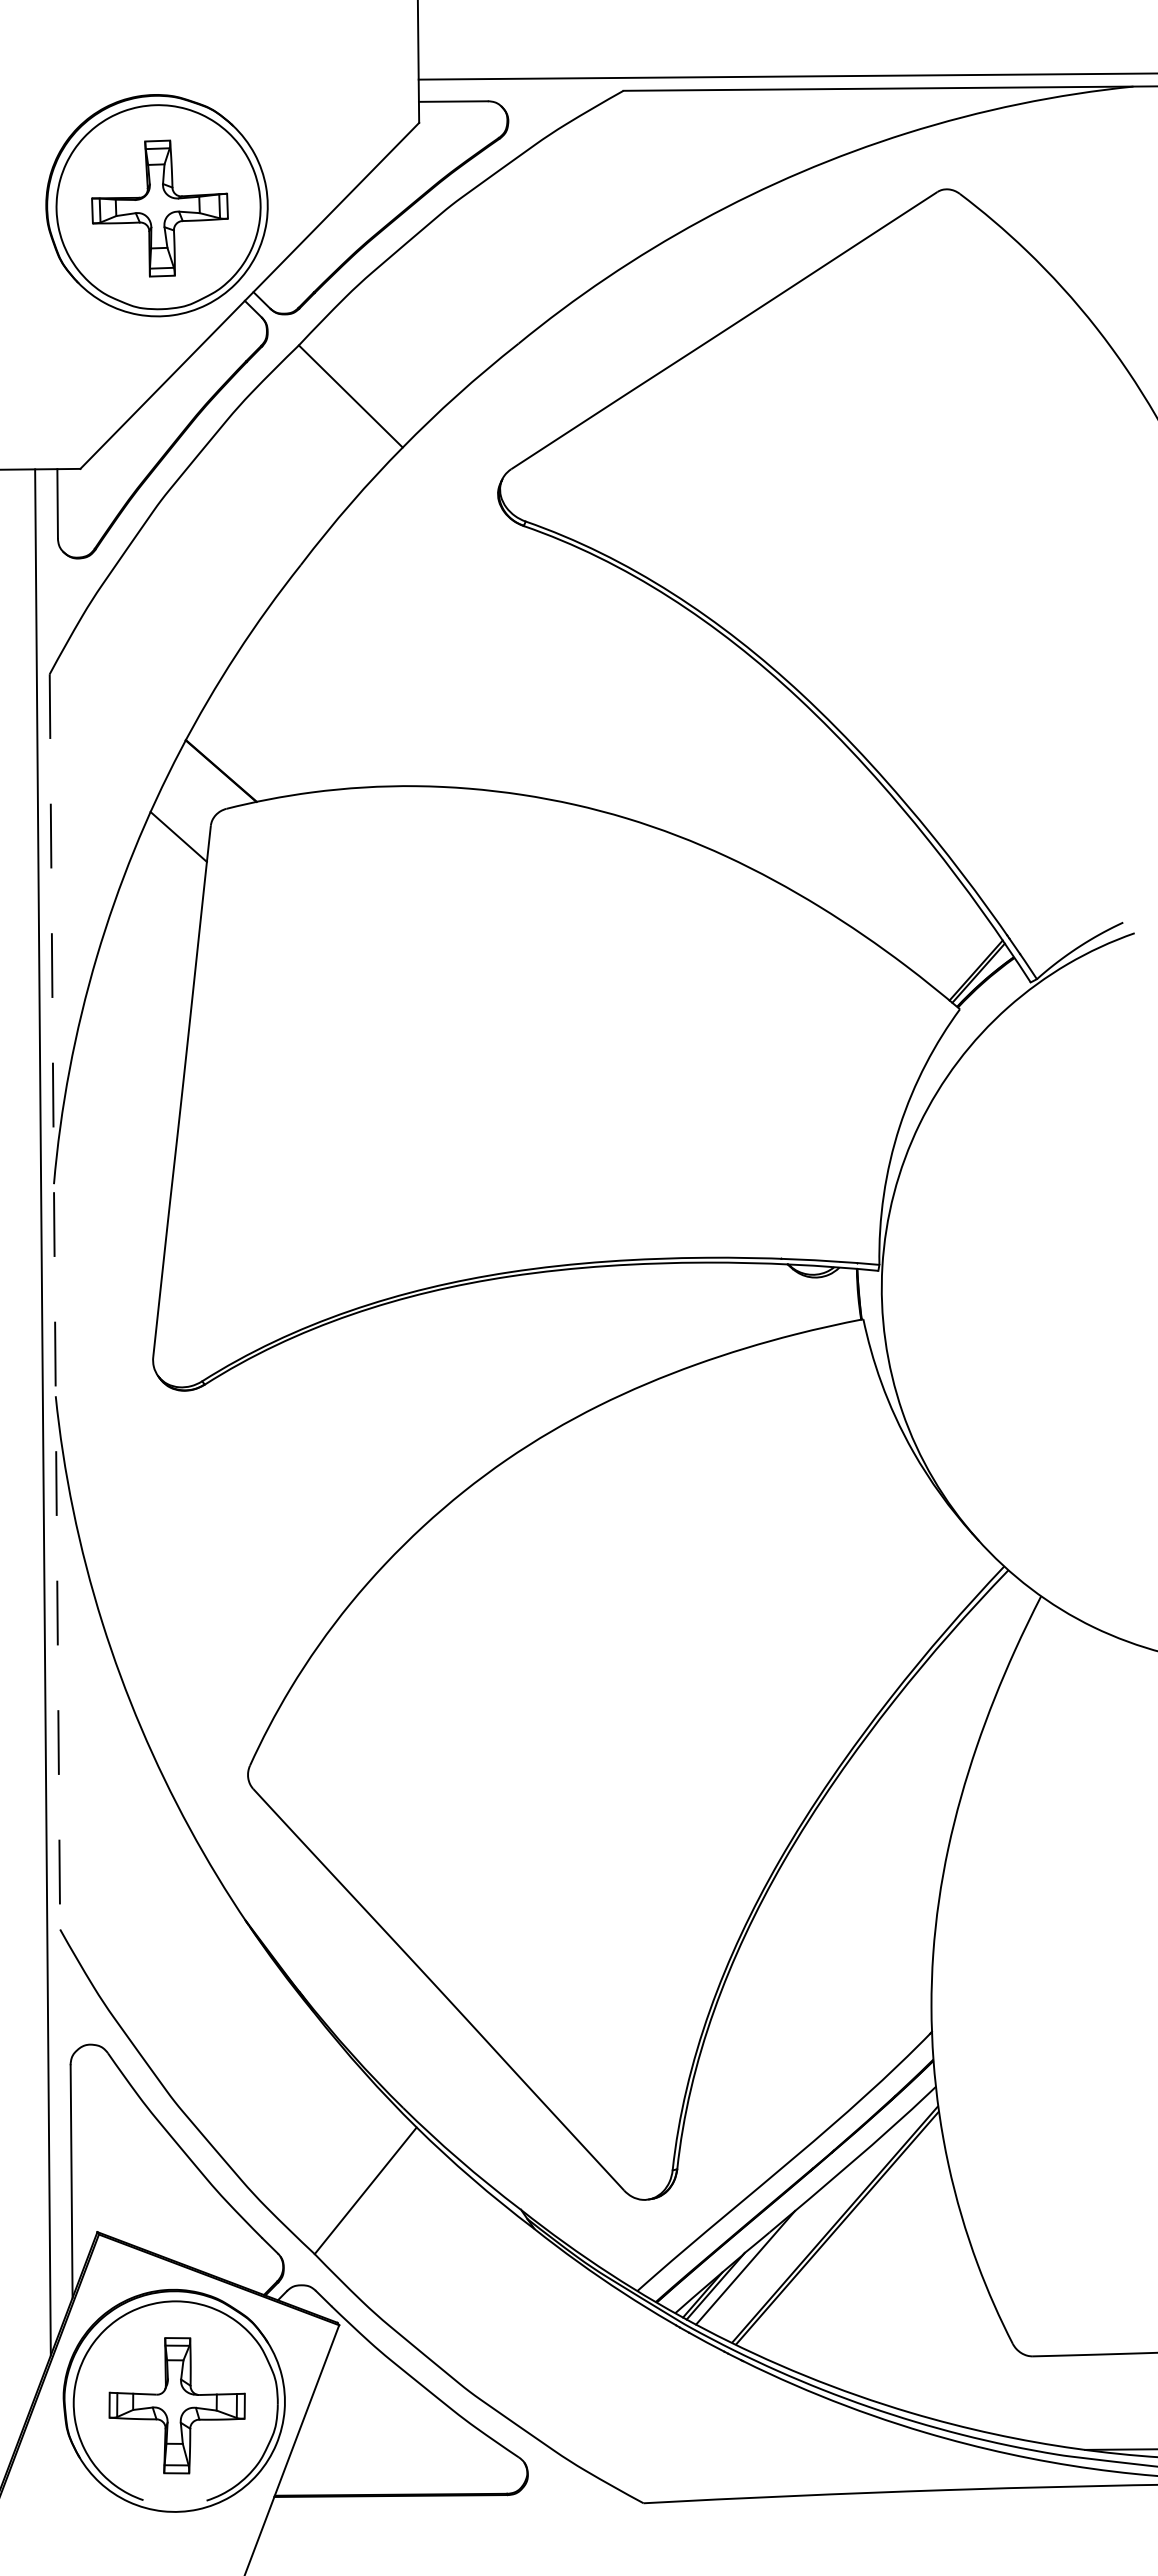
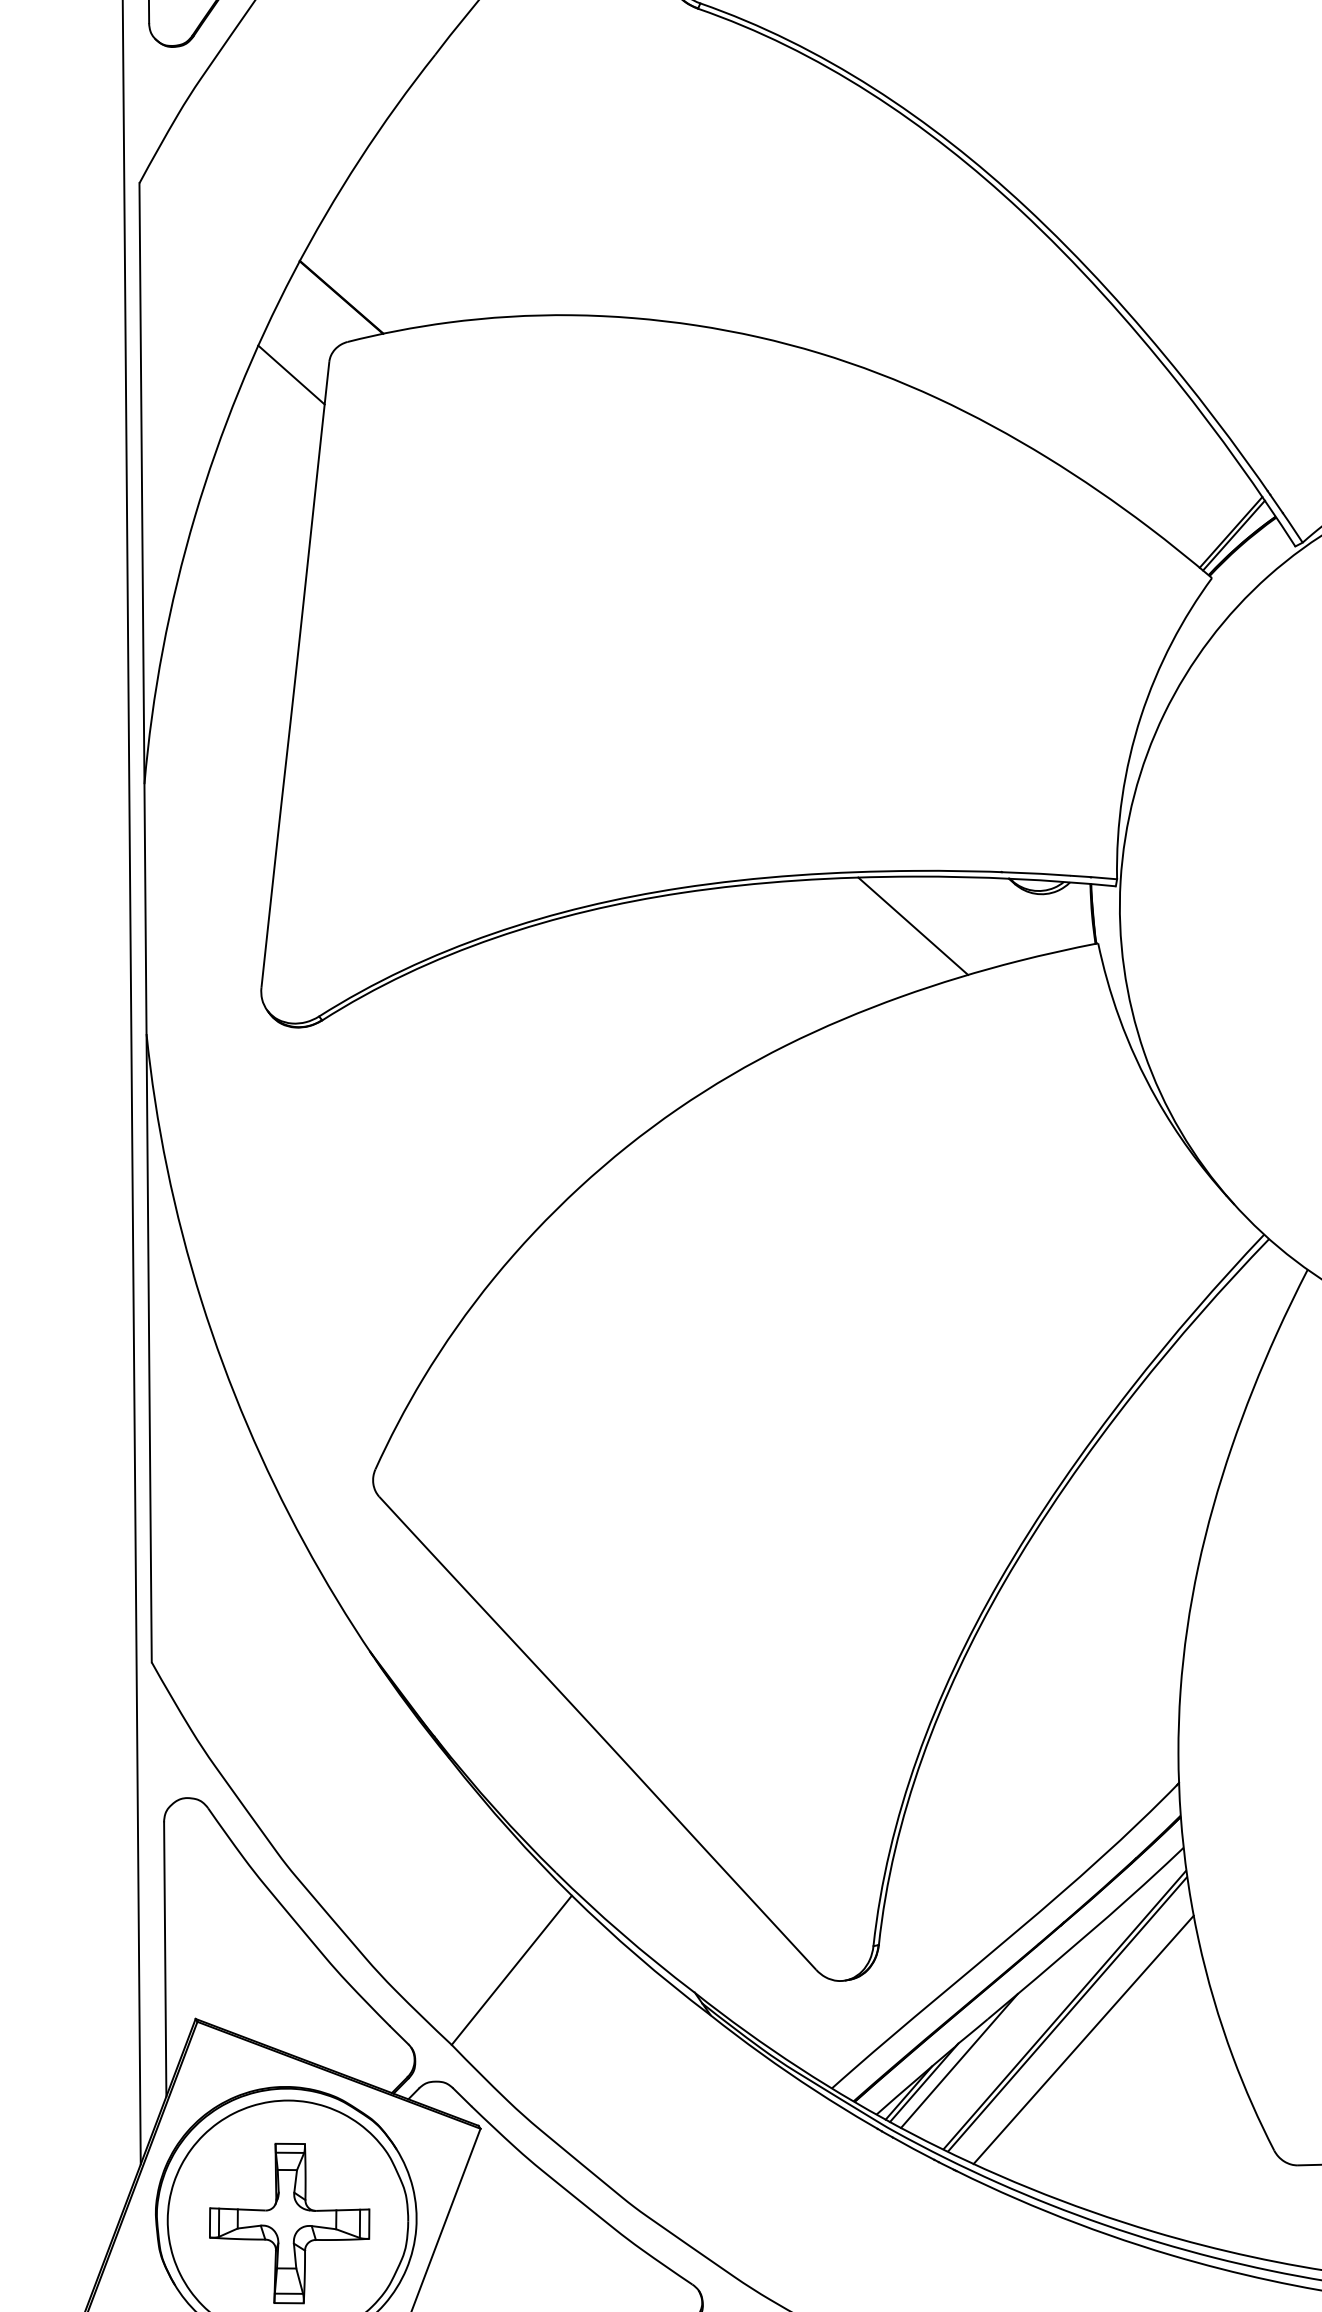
line: (54, 1301) -> (145, 922), dashed -> solid
line: (705, 1304) -> (912, 925), added
line: (850, 2249) -> (1083, 2039), added

